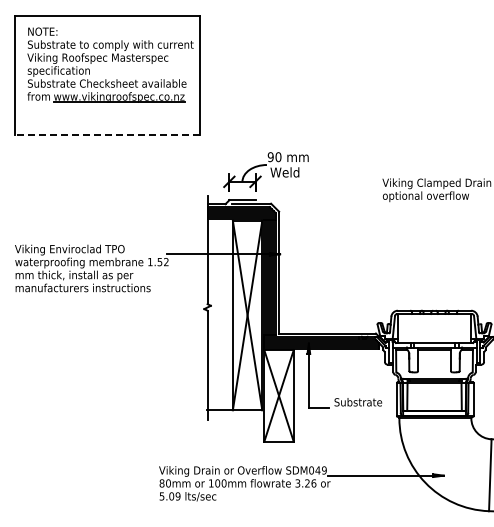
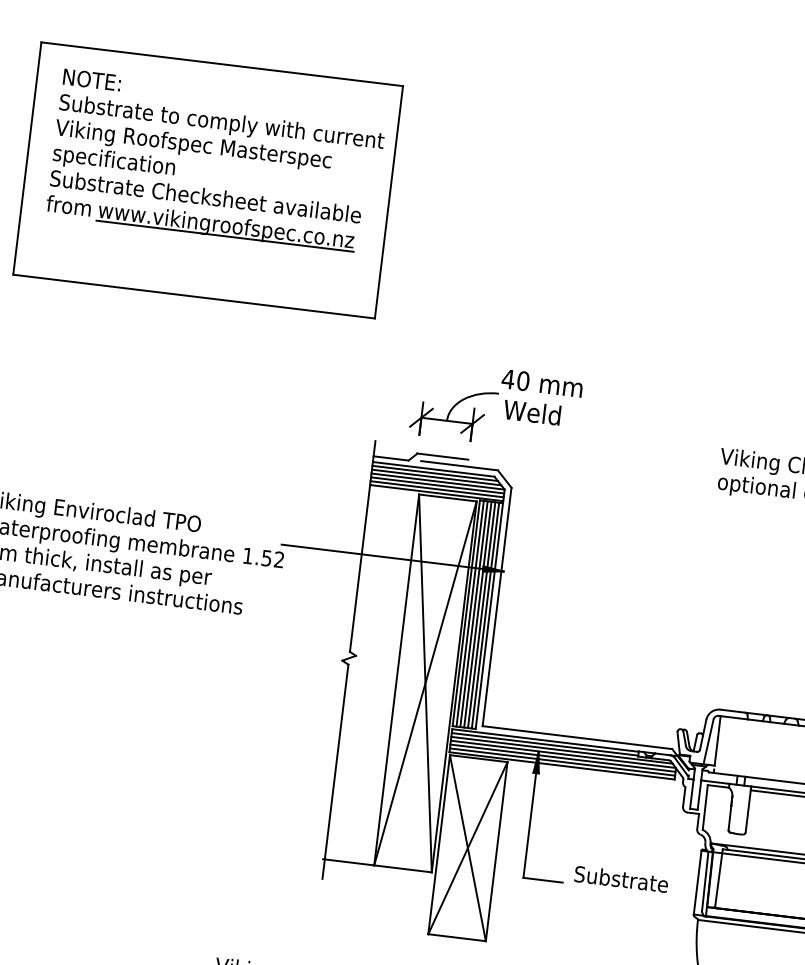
line: (106, 134) -> (192, 296), dashed -> solid
text: (270, 157) -> (507, 379), 90 -> 40

